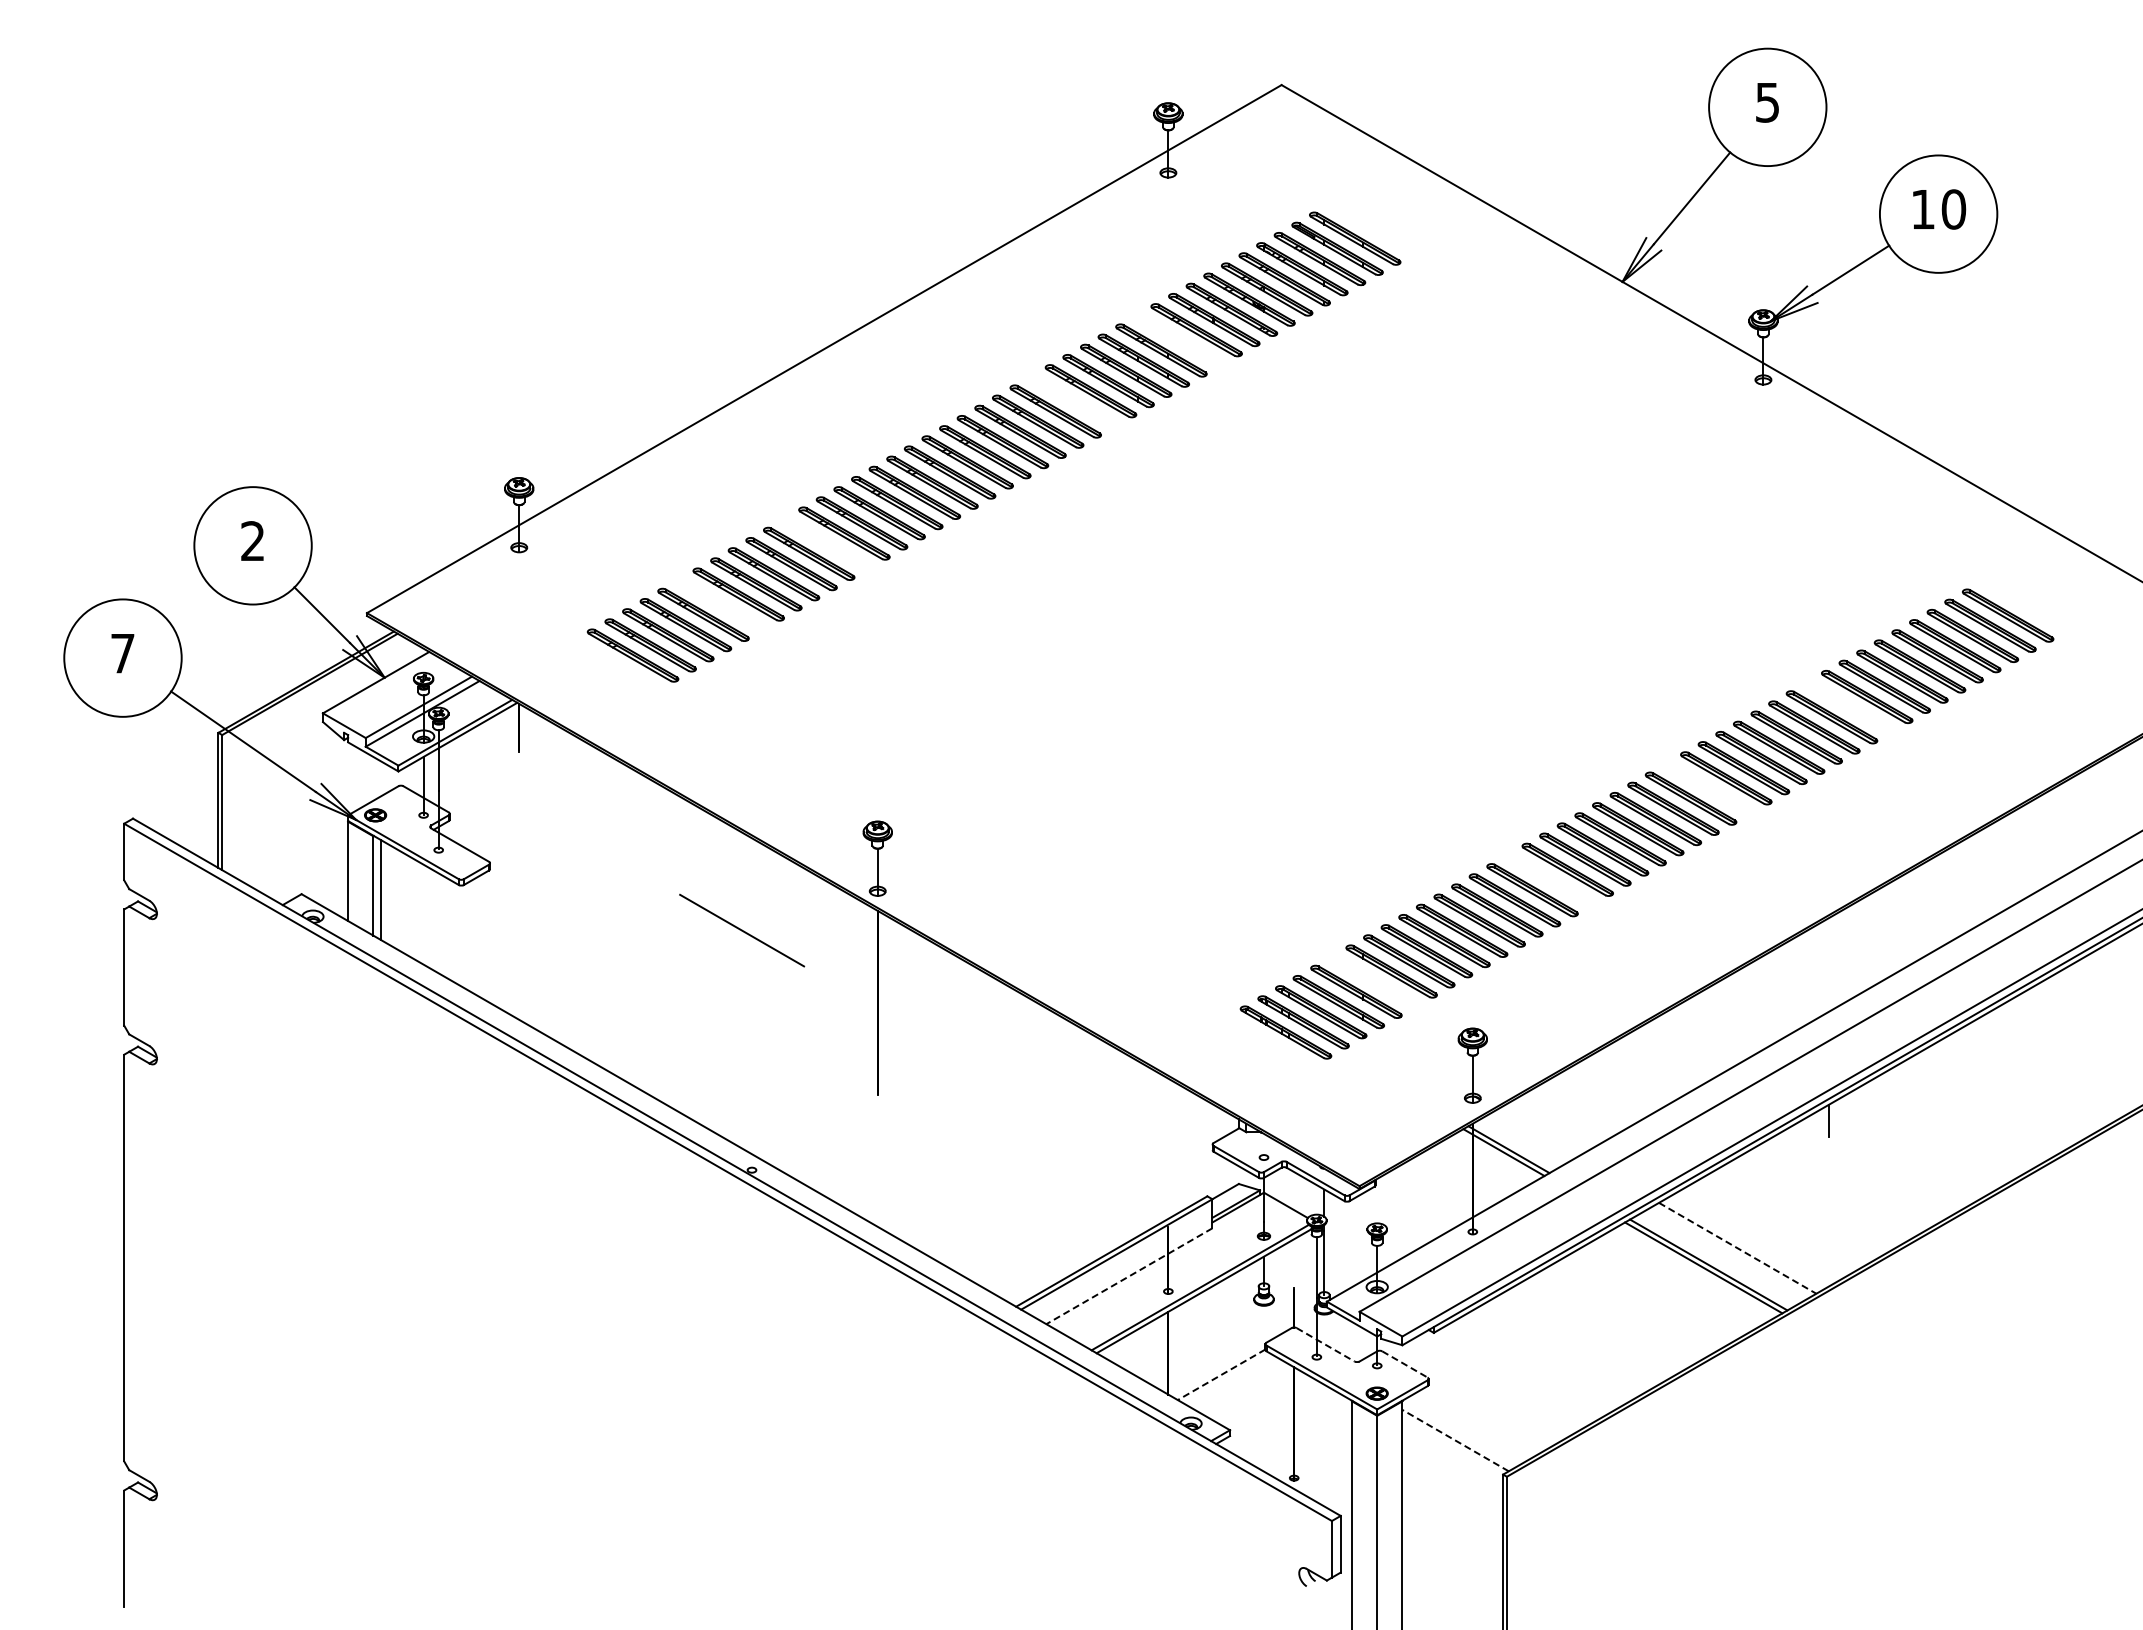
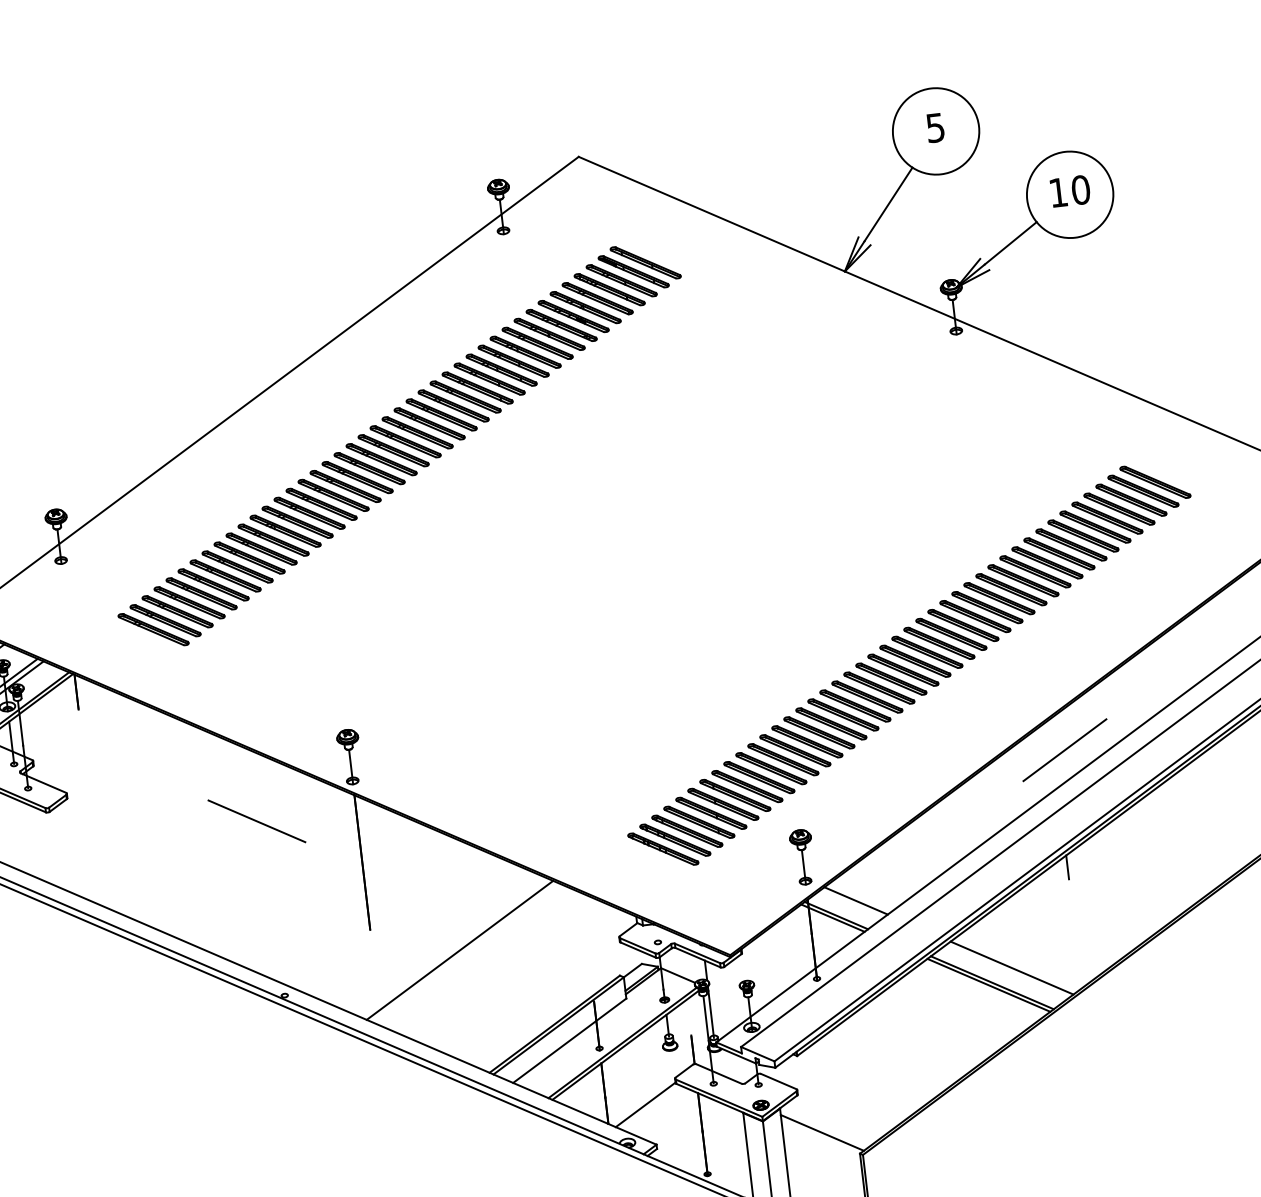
part: (1178, 340) -> (525, 352), added
part: (1073, 401) -> (453, 406), added
part: (826, 543) -> (285, 531), added
part: (721, 604) -> (213, 584), added
part: (1849, 707) -> (1047, 563), added
part: (1708, 788) -> (951, 634), added
part: (1550, 880) -> (843, 715), added
line: (1843, 962) -> (1064, 750), added
part: (1373, 981) -> (722, 804), added
line: (1537, 1132) -> (855, 900), added
line: (995, 1136) -> (459, 950), added
line: (1737, 1248) -> (1011, 968), dashed -> solid
line: (1129, 1276) -> (569, 1040), dashed -> solid
line: (1326, 1345) -> (719, 1074), dashed -> solid
line: (1405, 1364) -> (779, 1081), dashed -> solid
line: (1221, 1374) -> (645, 1104), dashed -> solid
line: (1455, 1440) -> (822, 1132), dashed -> solid

